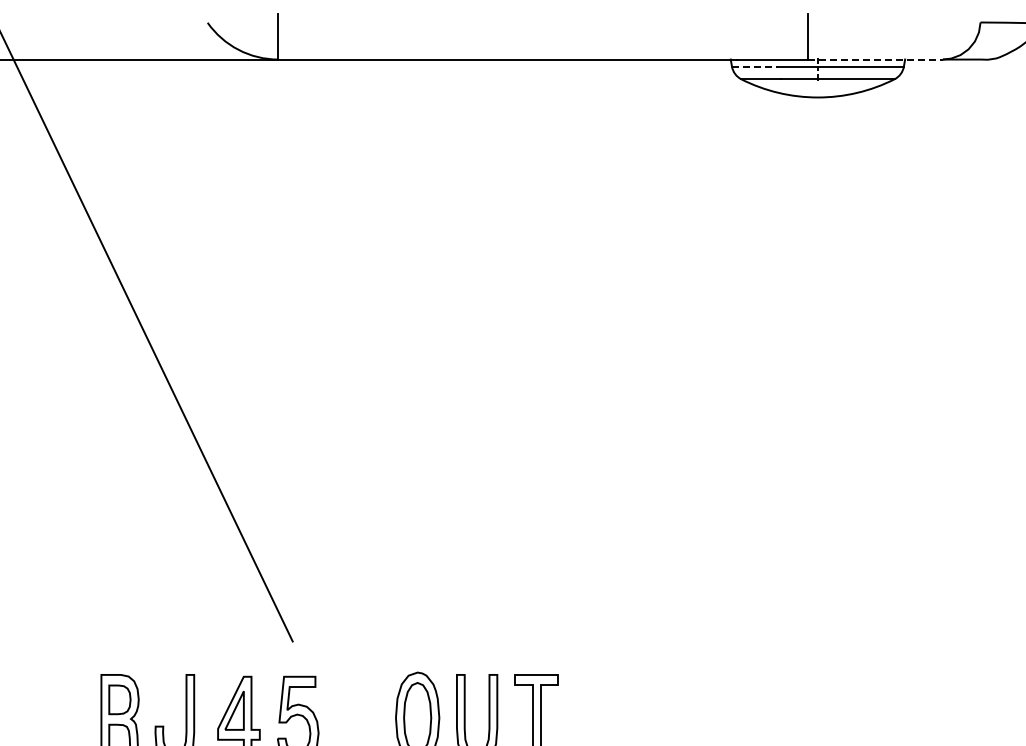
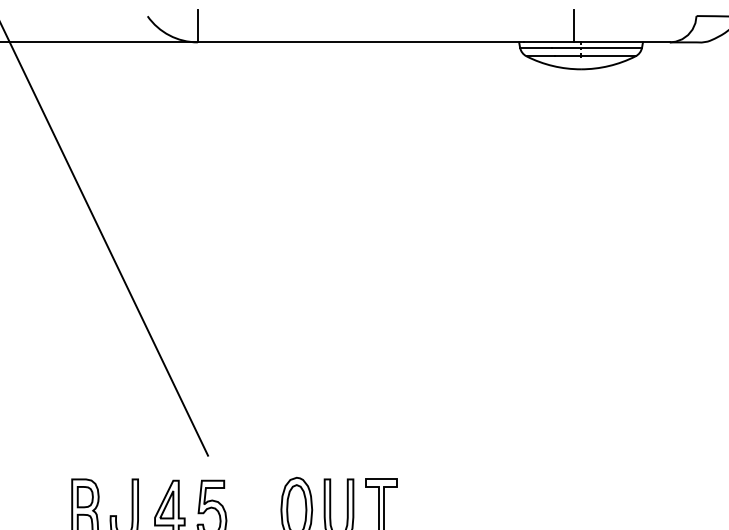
line: (875, 59) -> (621, 42), dashed -> solid
line: (754, 66) -> (536, 47), dashed -> solid

